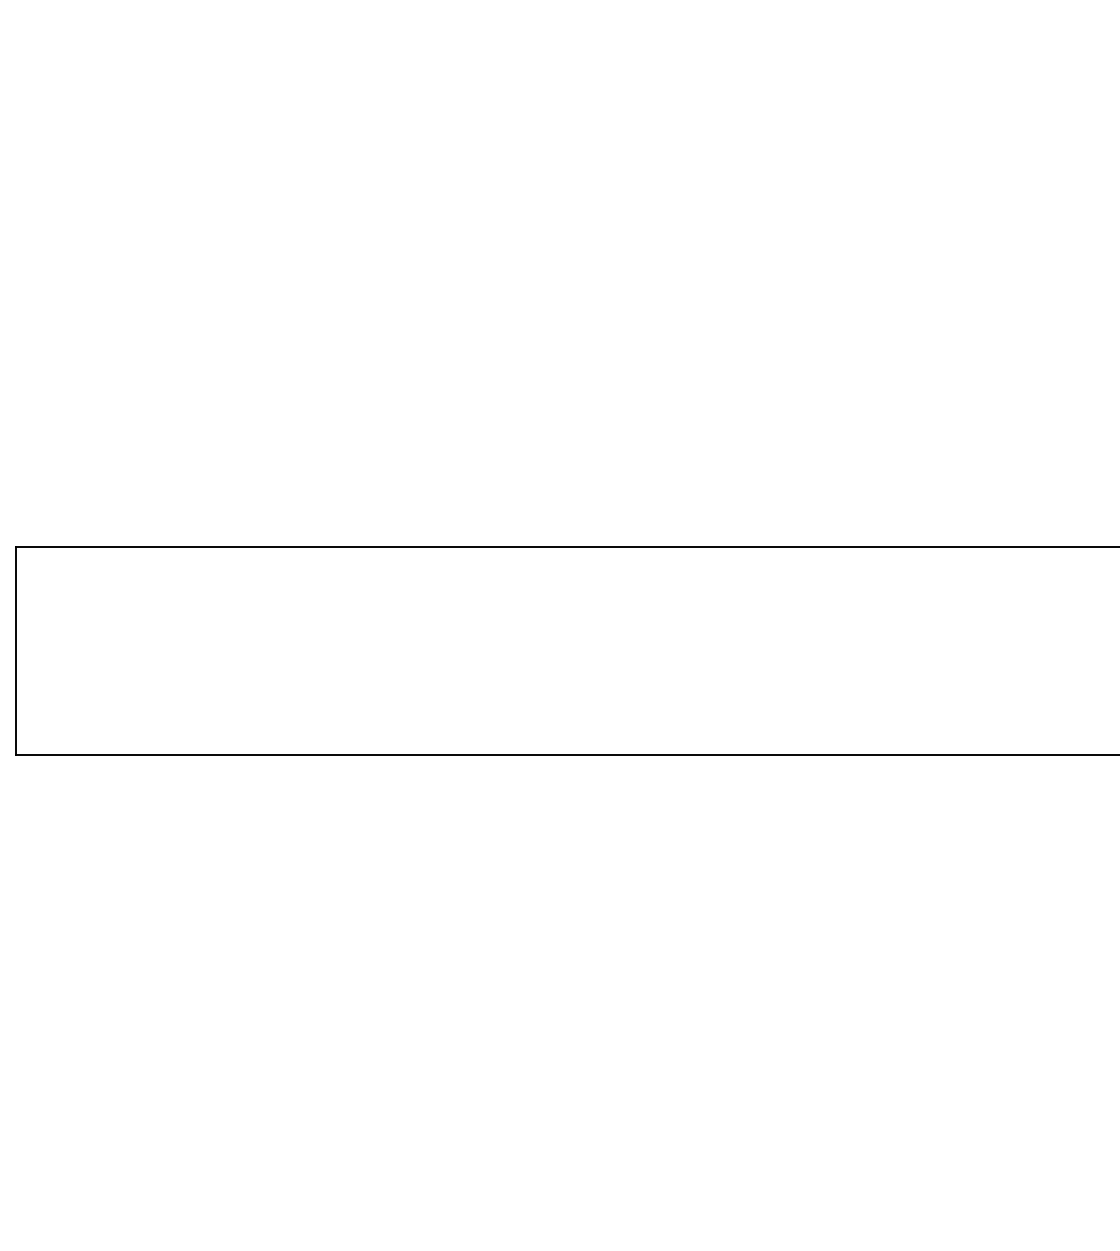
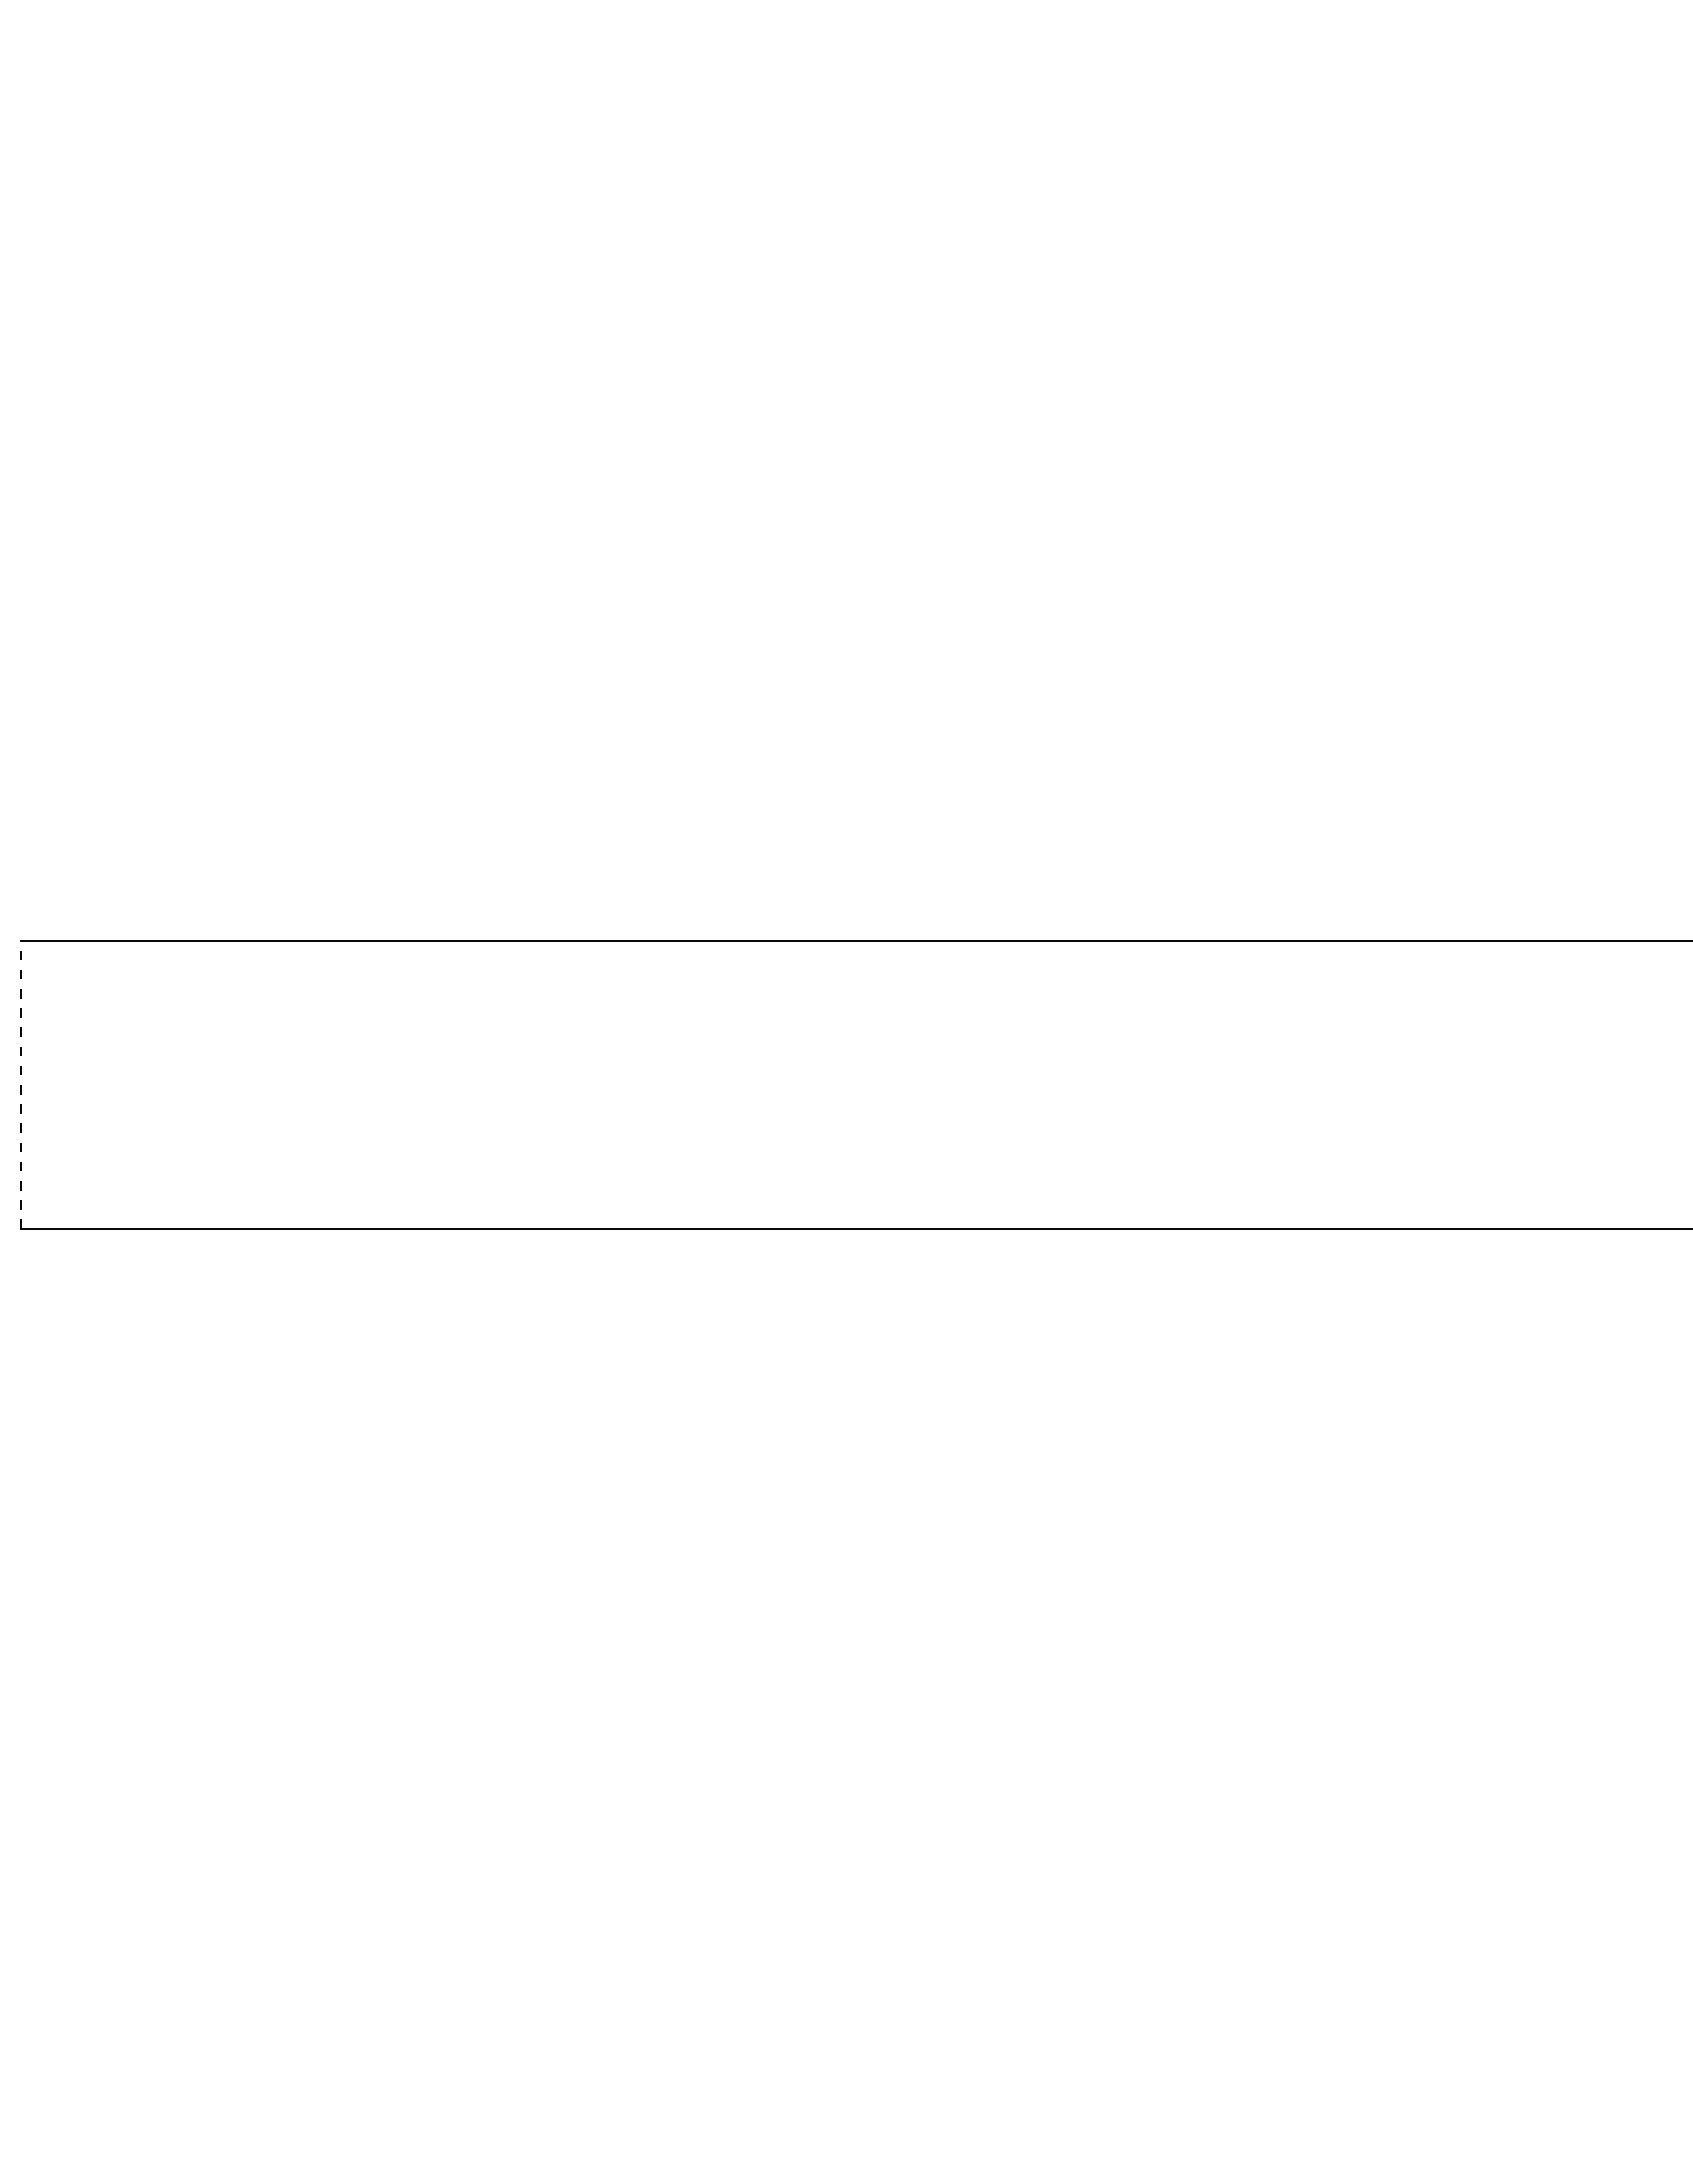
line: (15, 651) -> (20, 1085), solid -> dashed

